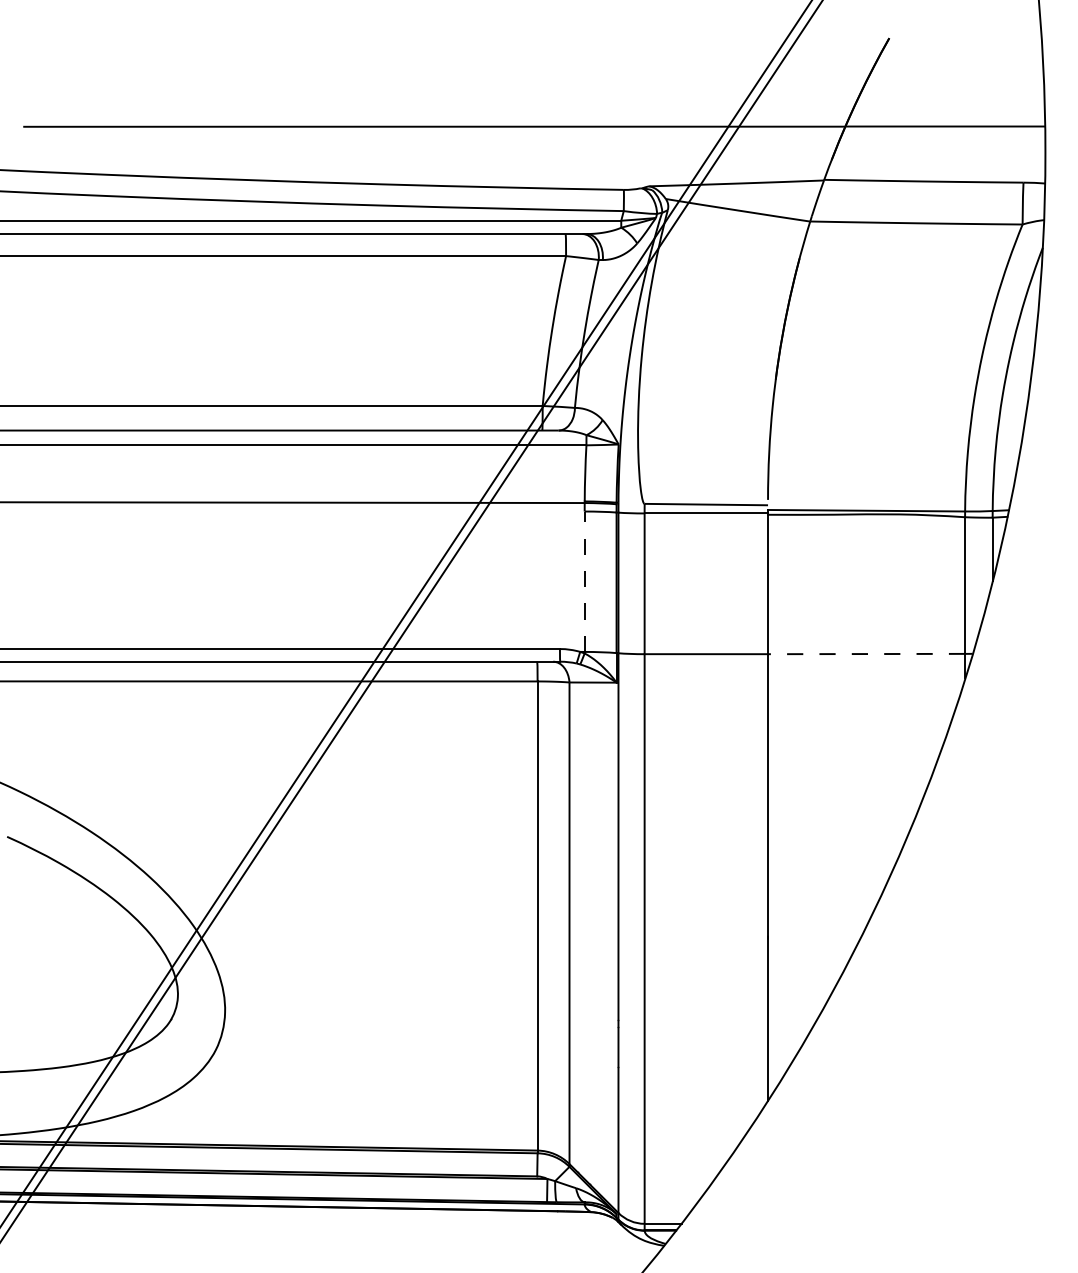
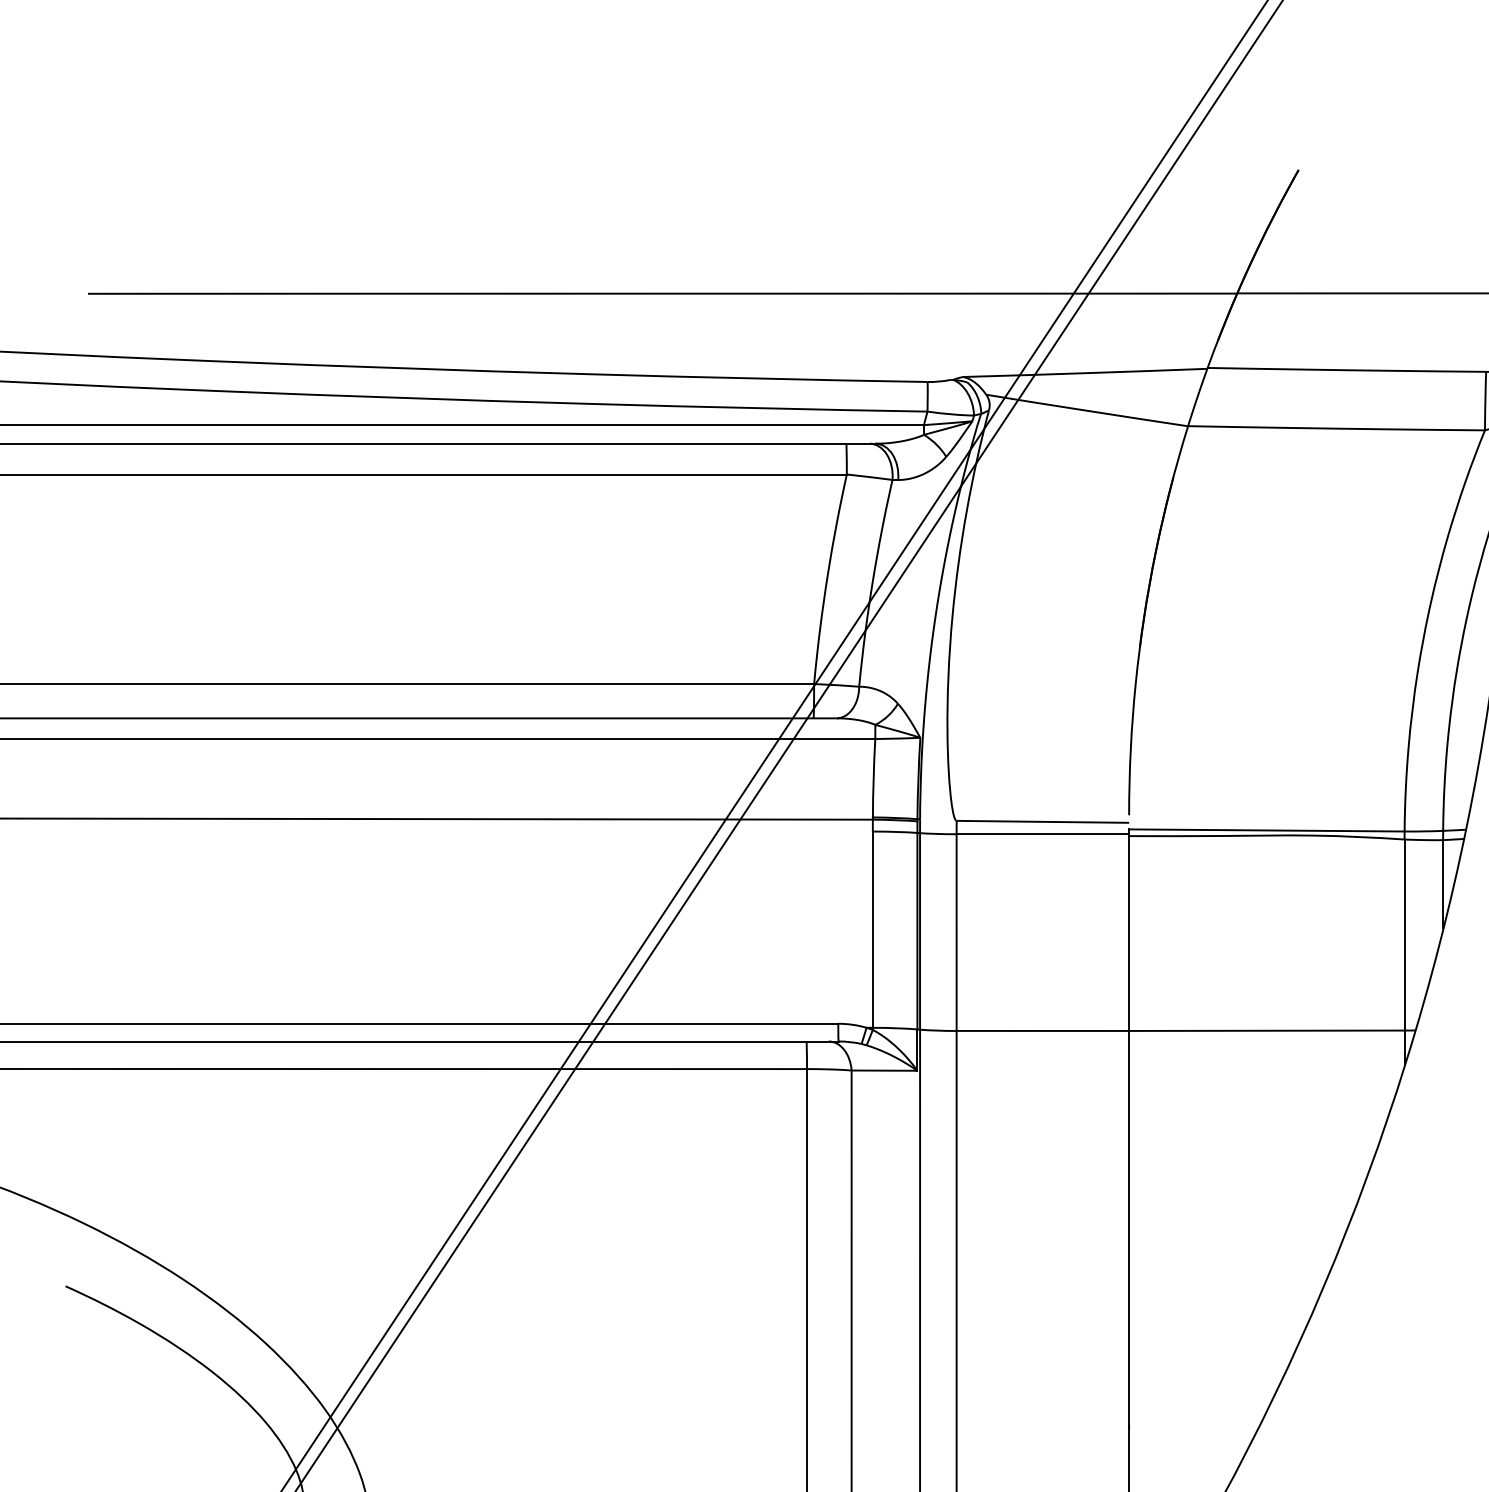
line: (584, 581) -> (872, 929), dashed -> solid
line: (866, 654) -> (1266, 1031), dashed -> solid

